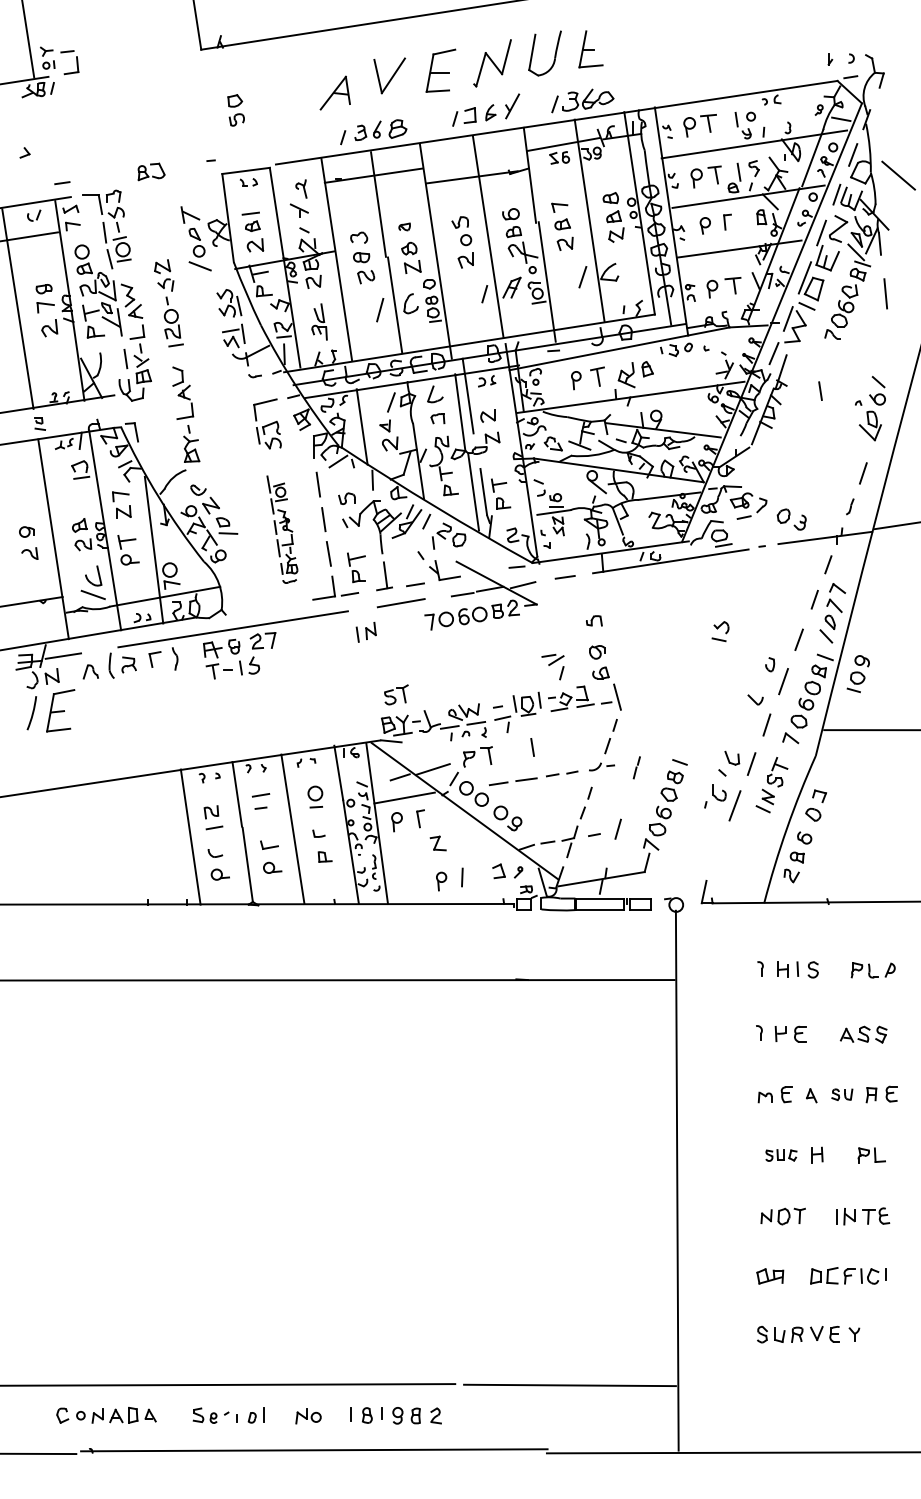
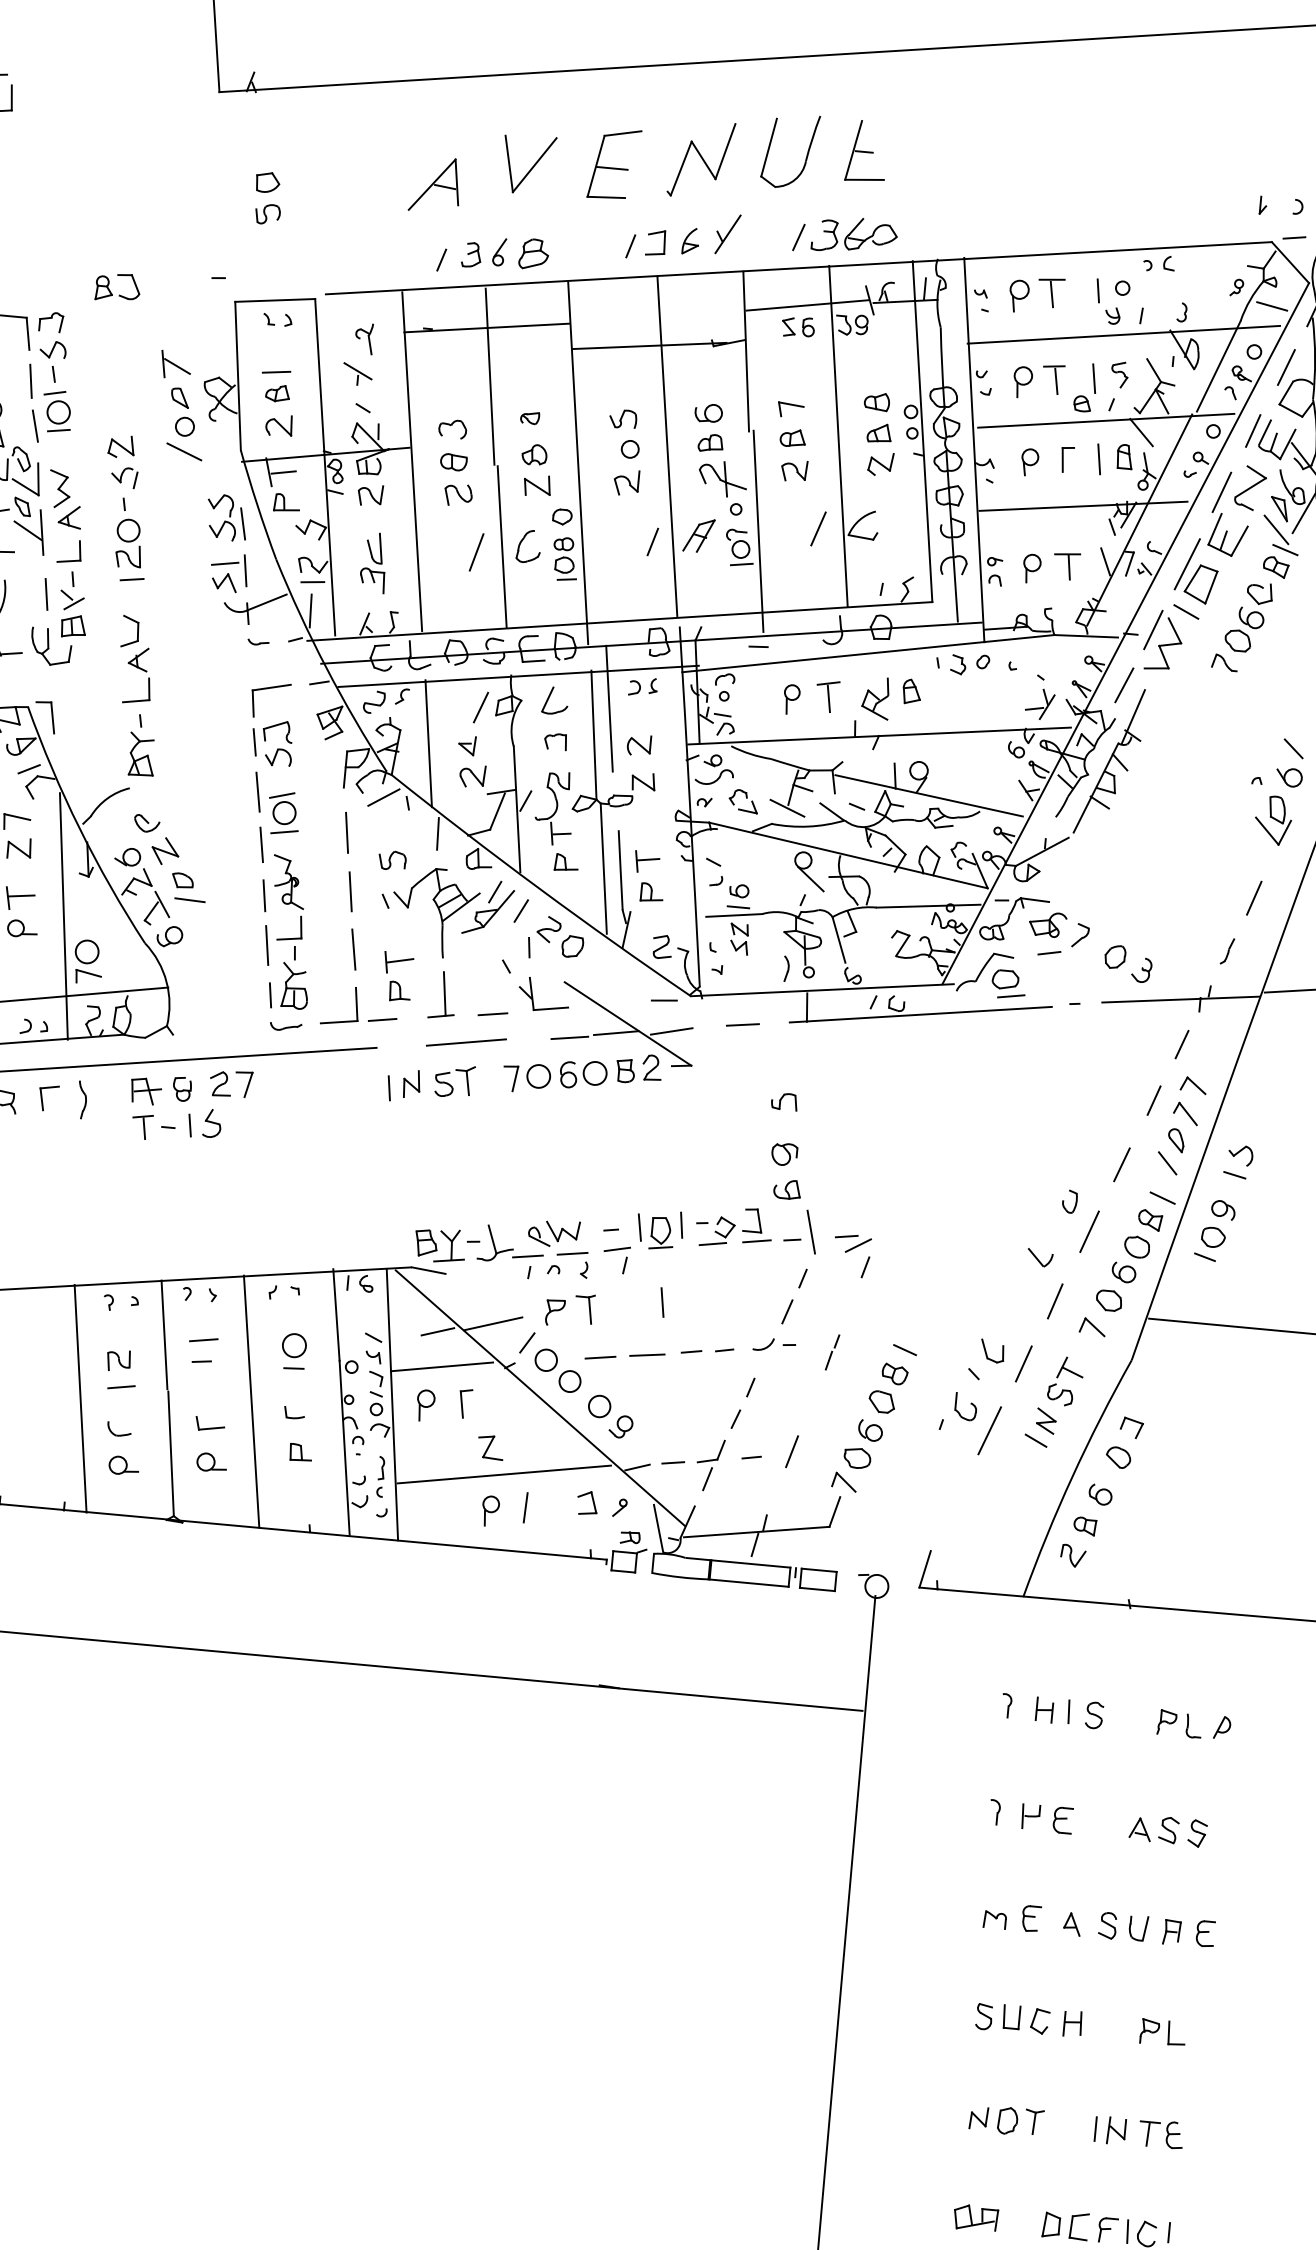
line: (820, 390) -> (1099, 458), moved
part: (282, 529) -> (280, 901), size x1.43
part: (720, 631) -> (1238, 1161), moved
part: (552, 666) -> (851, 1254), moved
part: (396, 694) -> (454, 1080), moved
line: (447, 858) -> (503, 1473), added
part: (842, 1094) -> (1123, 1926), size x1.43
part: (781, 1155) -> (1013, 2018), size x1.43

